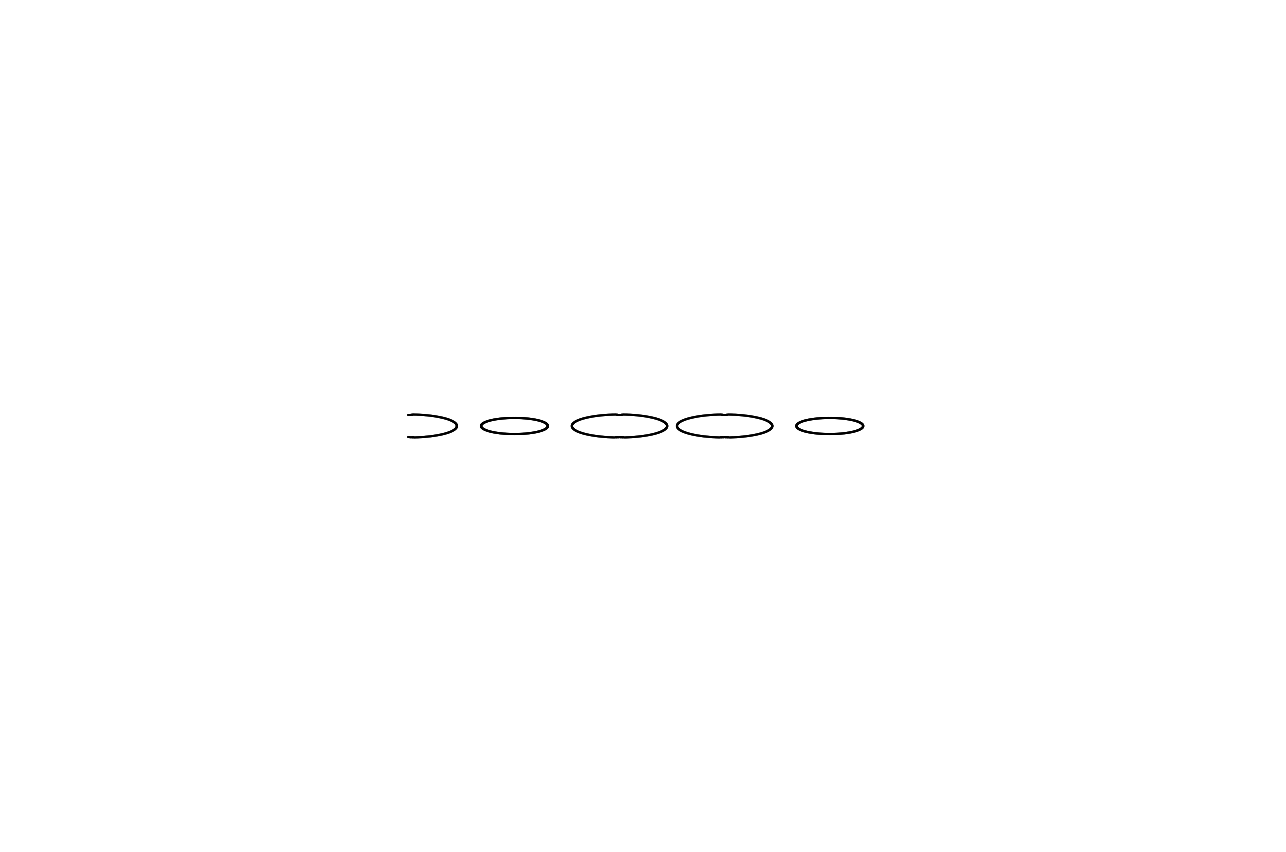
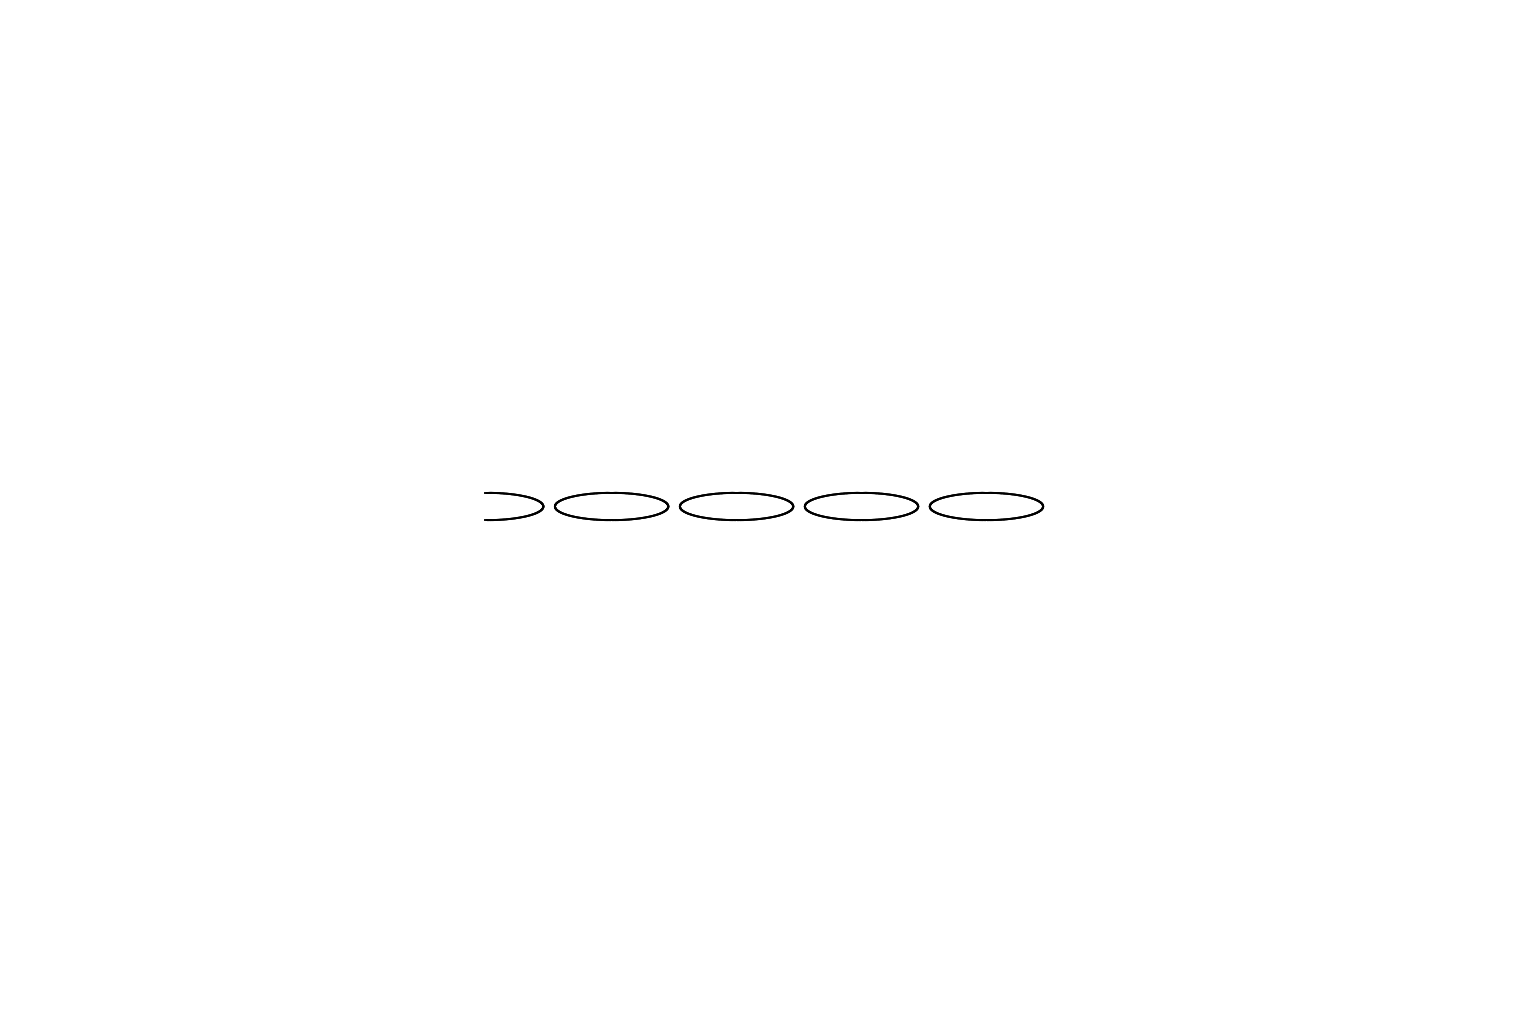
part: (514, 426) -> (611, 506), size x1.43
part: (829, 426) -> (986, 506), size x1.43

